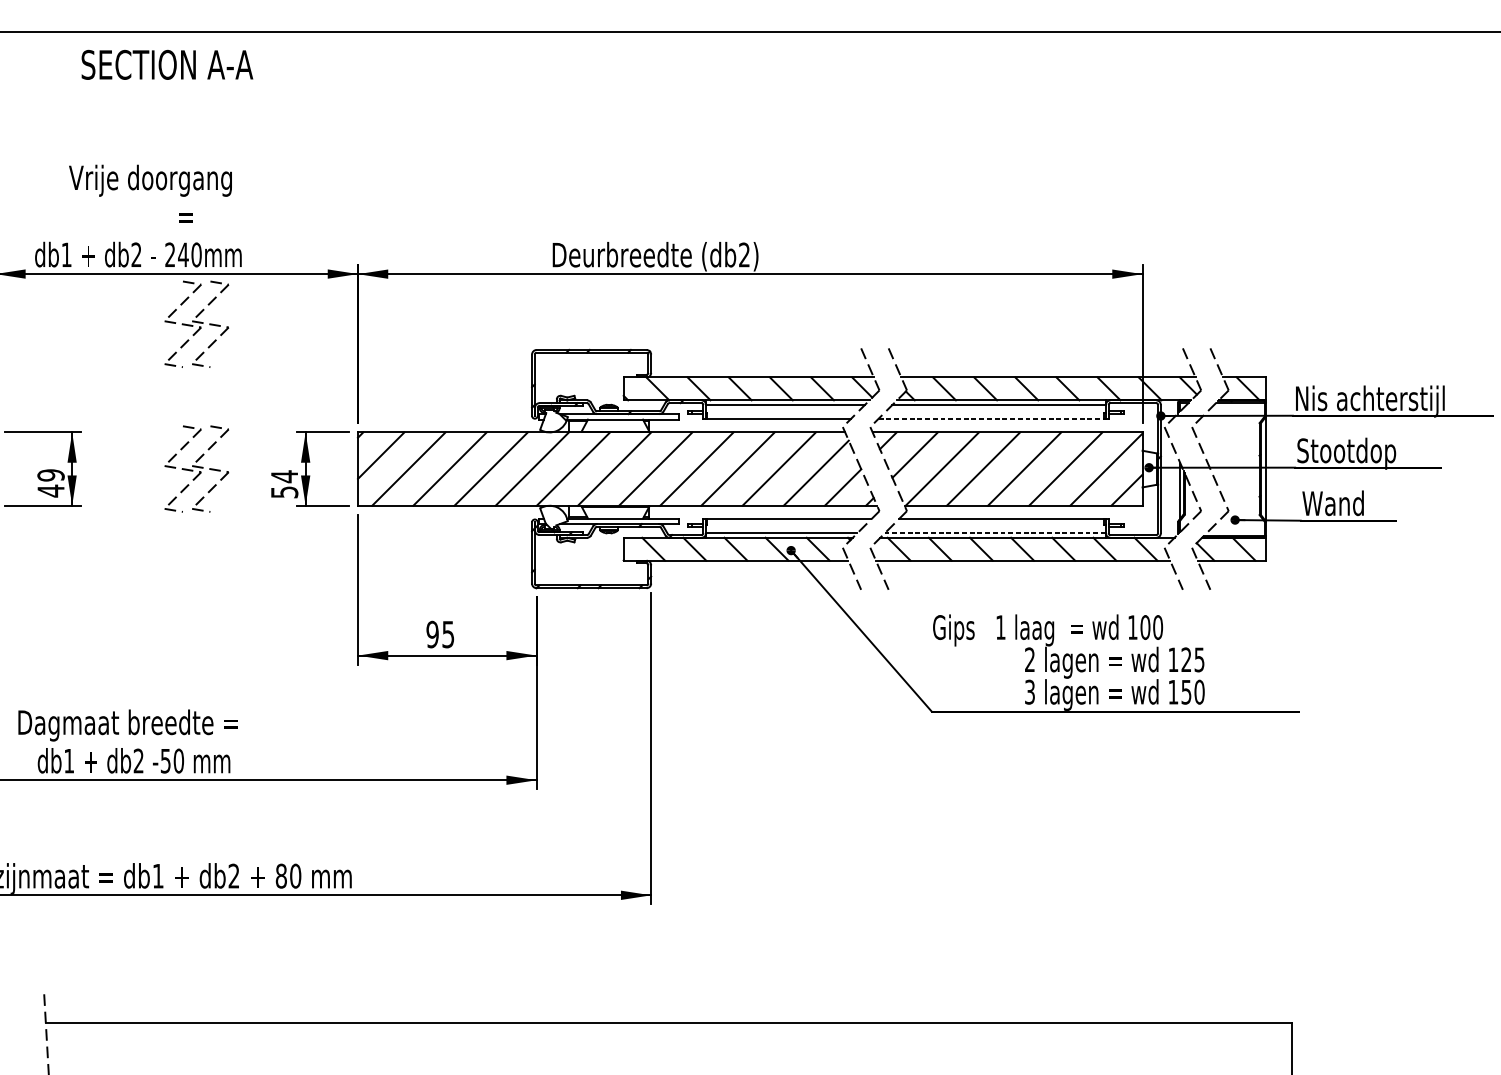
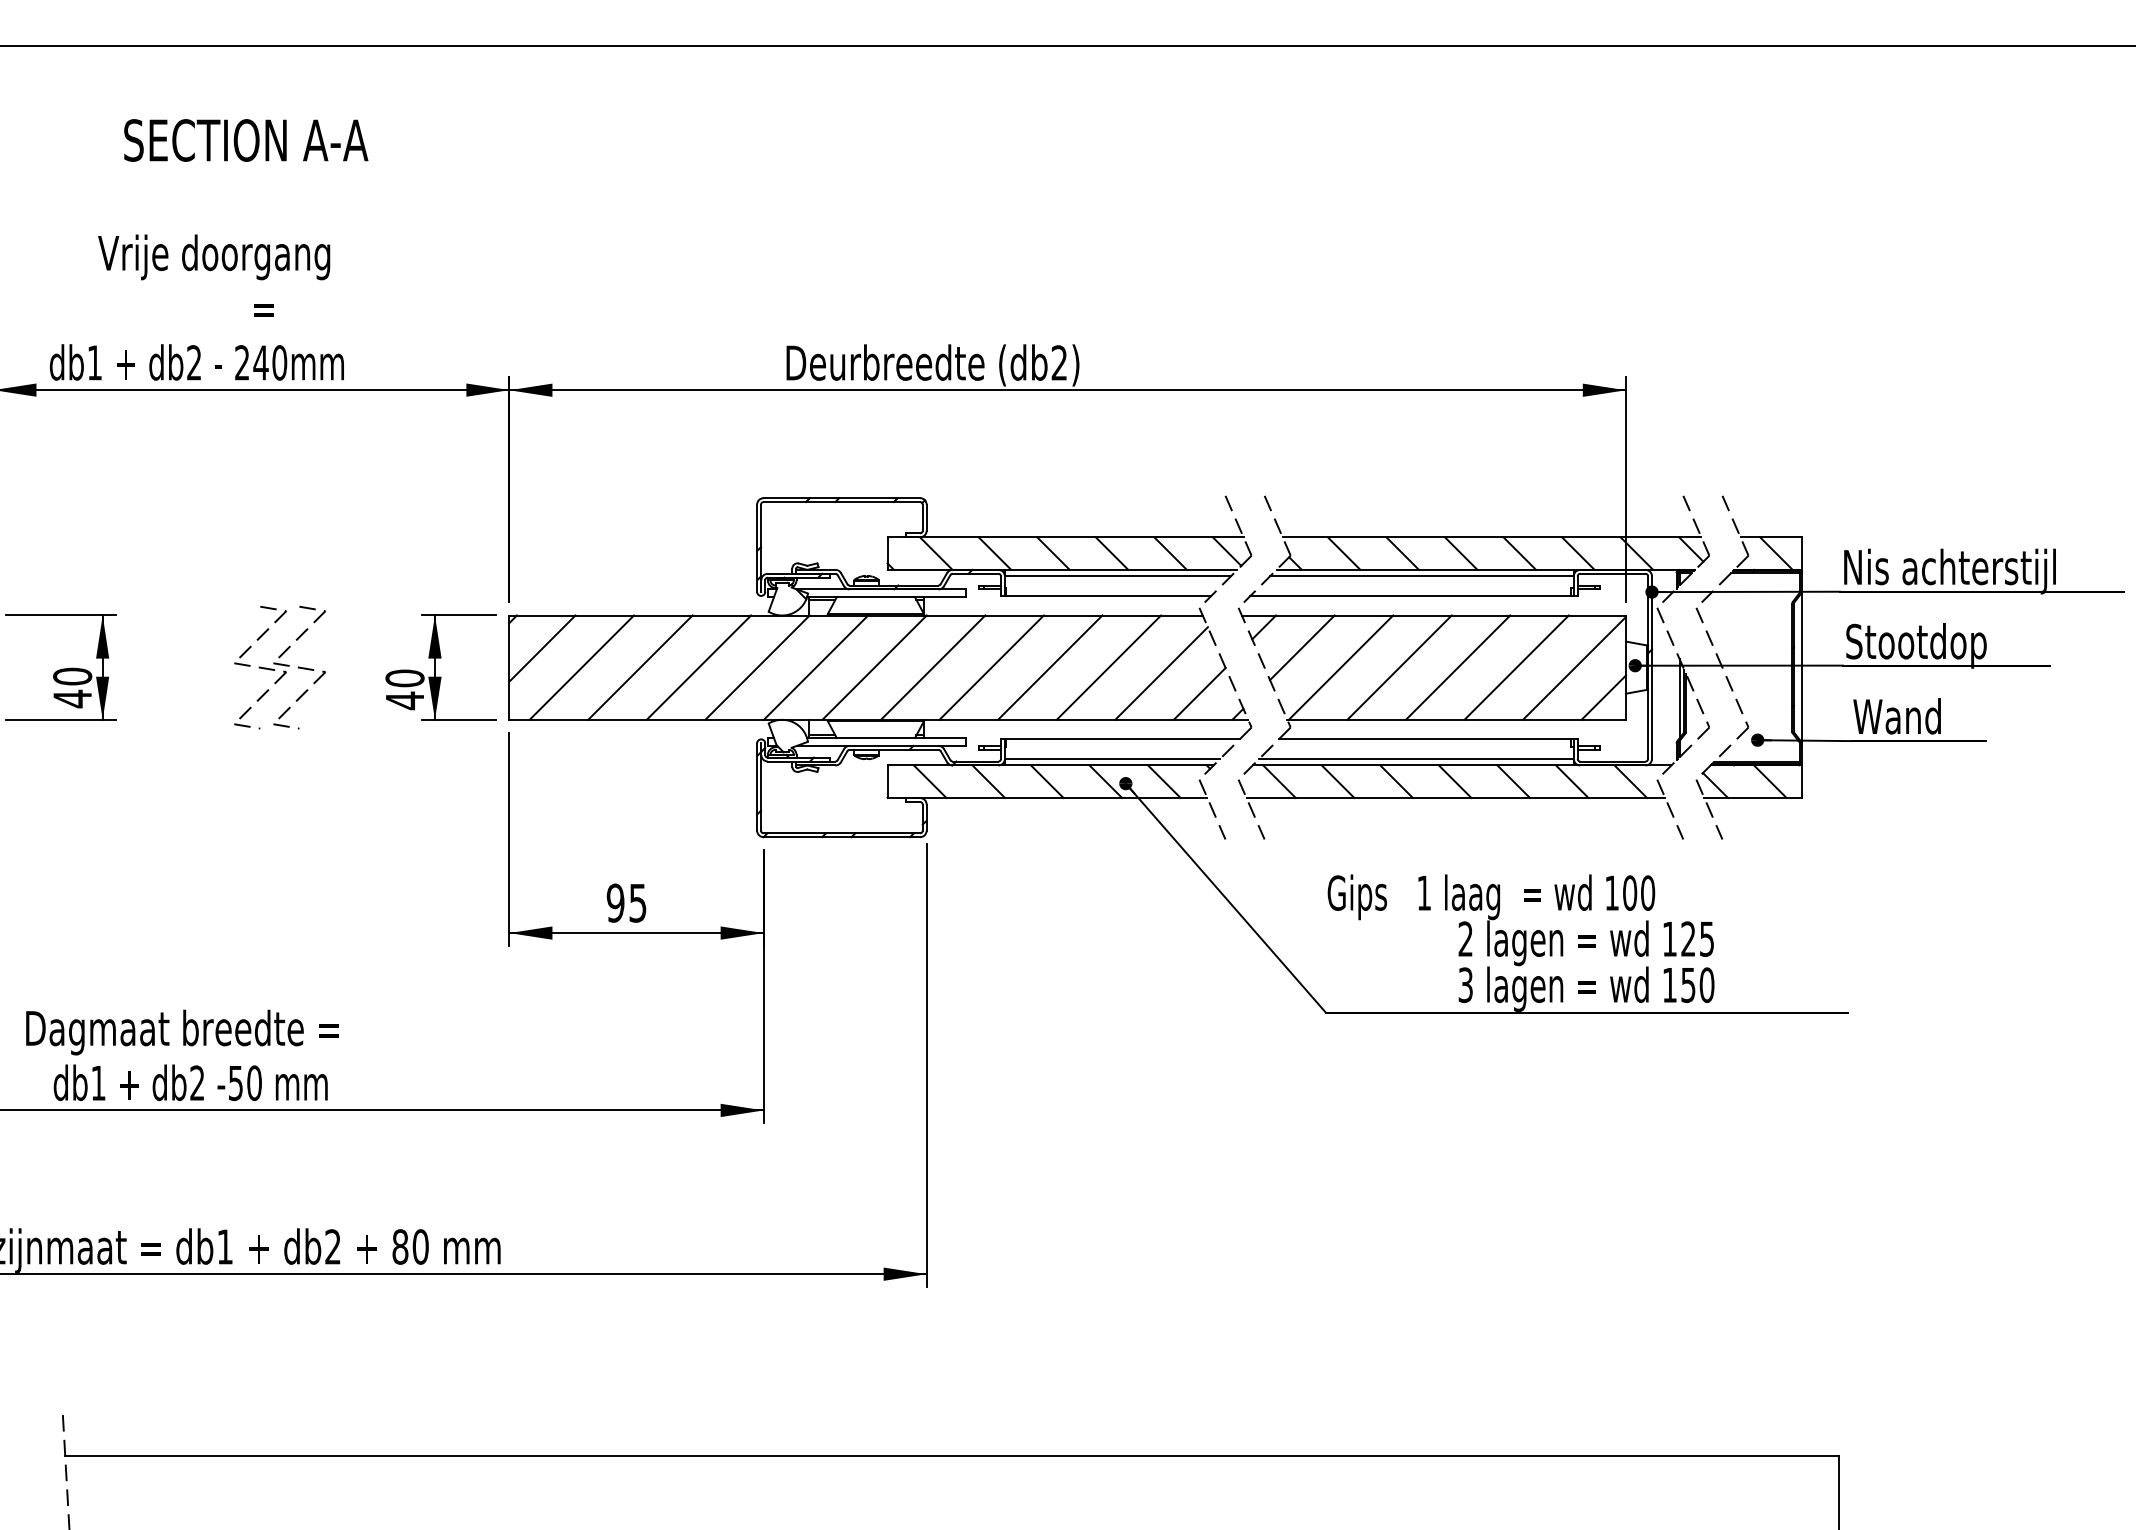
text: (167, 64) -> (246, 140), moved
part: (196, 324) -> (279, 461), removed
line: (991, 418) -> (1411, 595), dashed -> solid
text: (50, 475) -> (72, 676), 49 -> 40
text: (284, 484) -> (404, 689), 54 -> 40
line: (995, 532) -> (1416, 758), dashed -> solid

